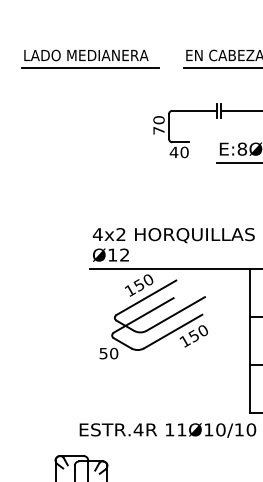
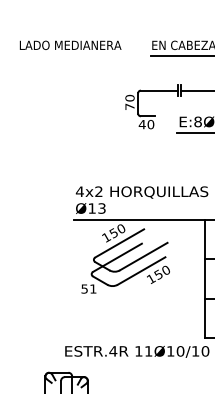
line: (91, 67) -> (74, 55), removed
text: (124, 255) -> (101, 208), Ø12 -> Ø13
text: (114, 352) -> (93, 288), 50 -> 51

